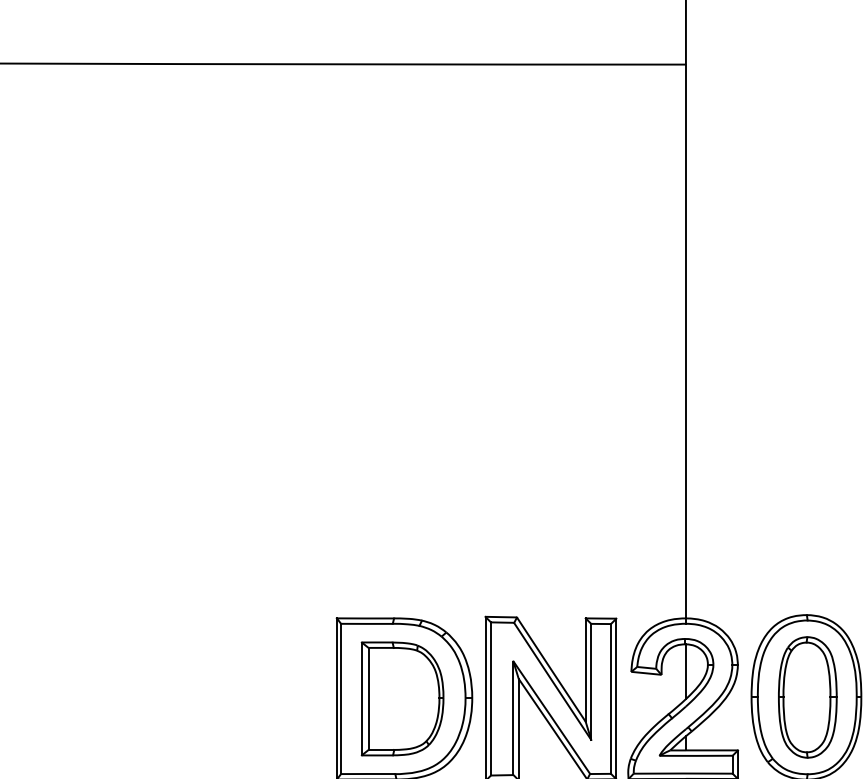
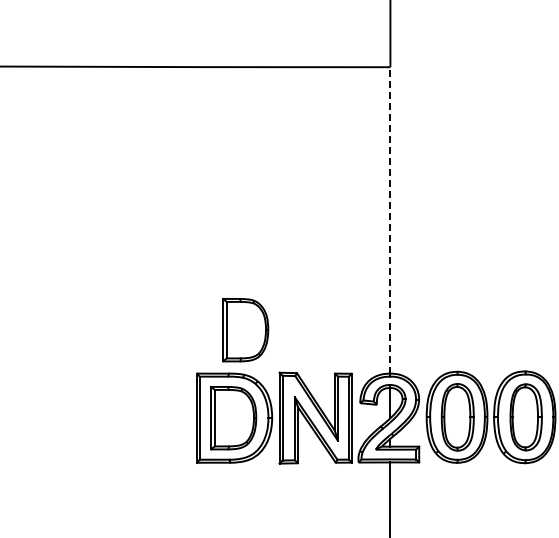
line: (686, 339) -> (390, 219), solid -> dashed
part: (424, 540) -> (245, 330), added

